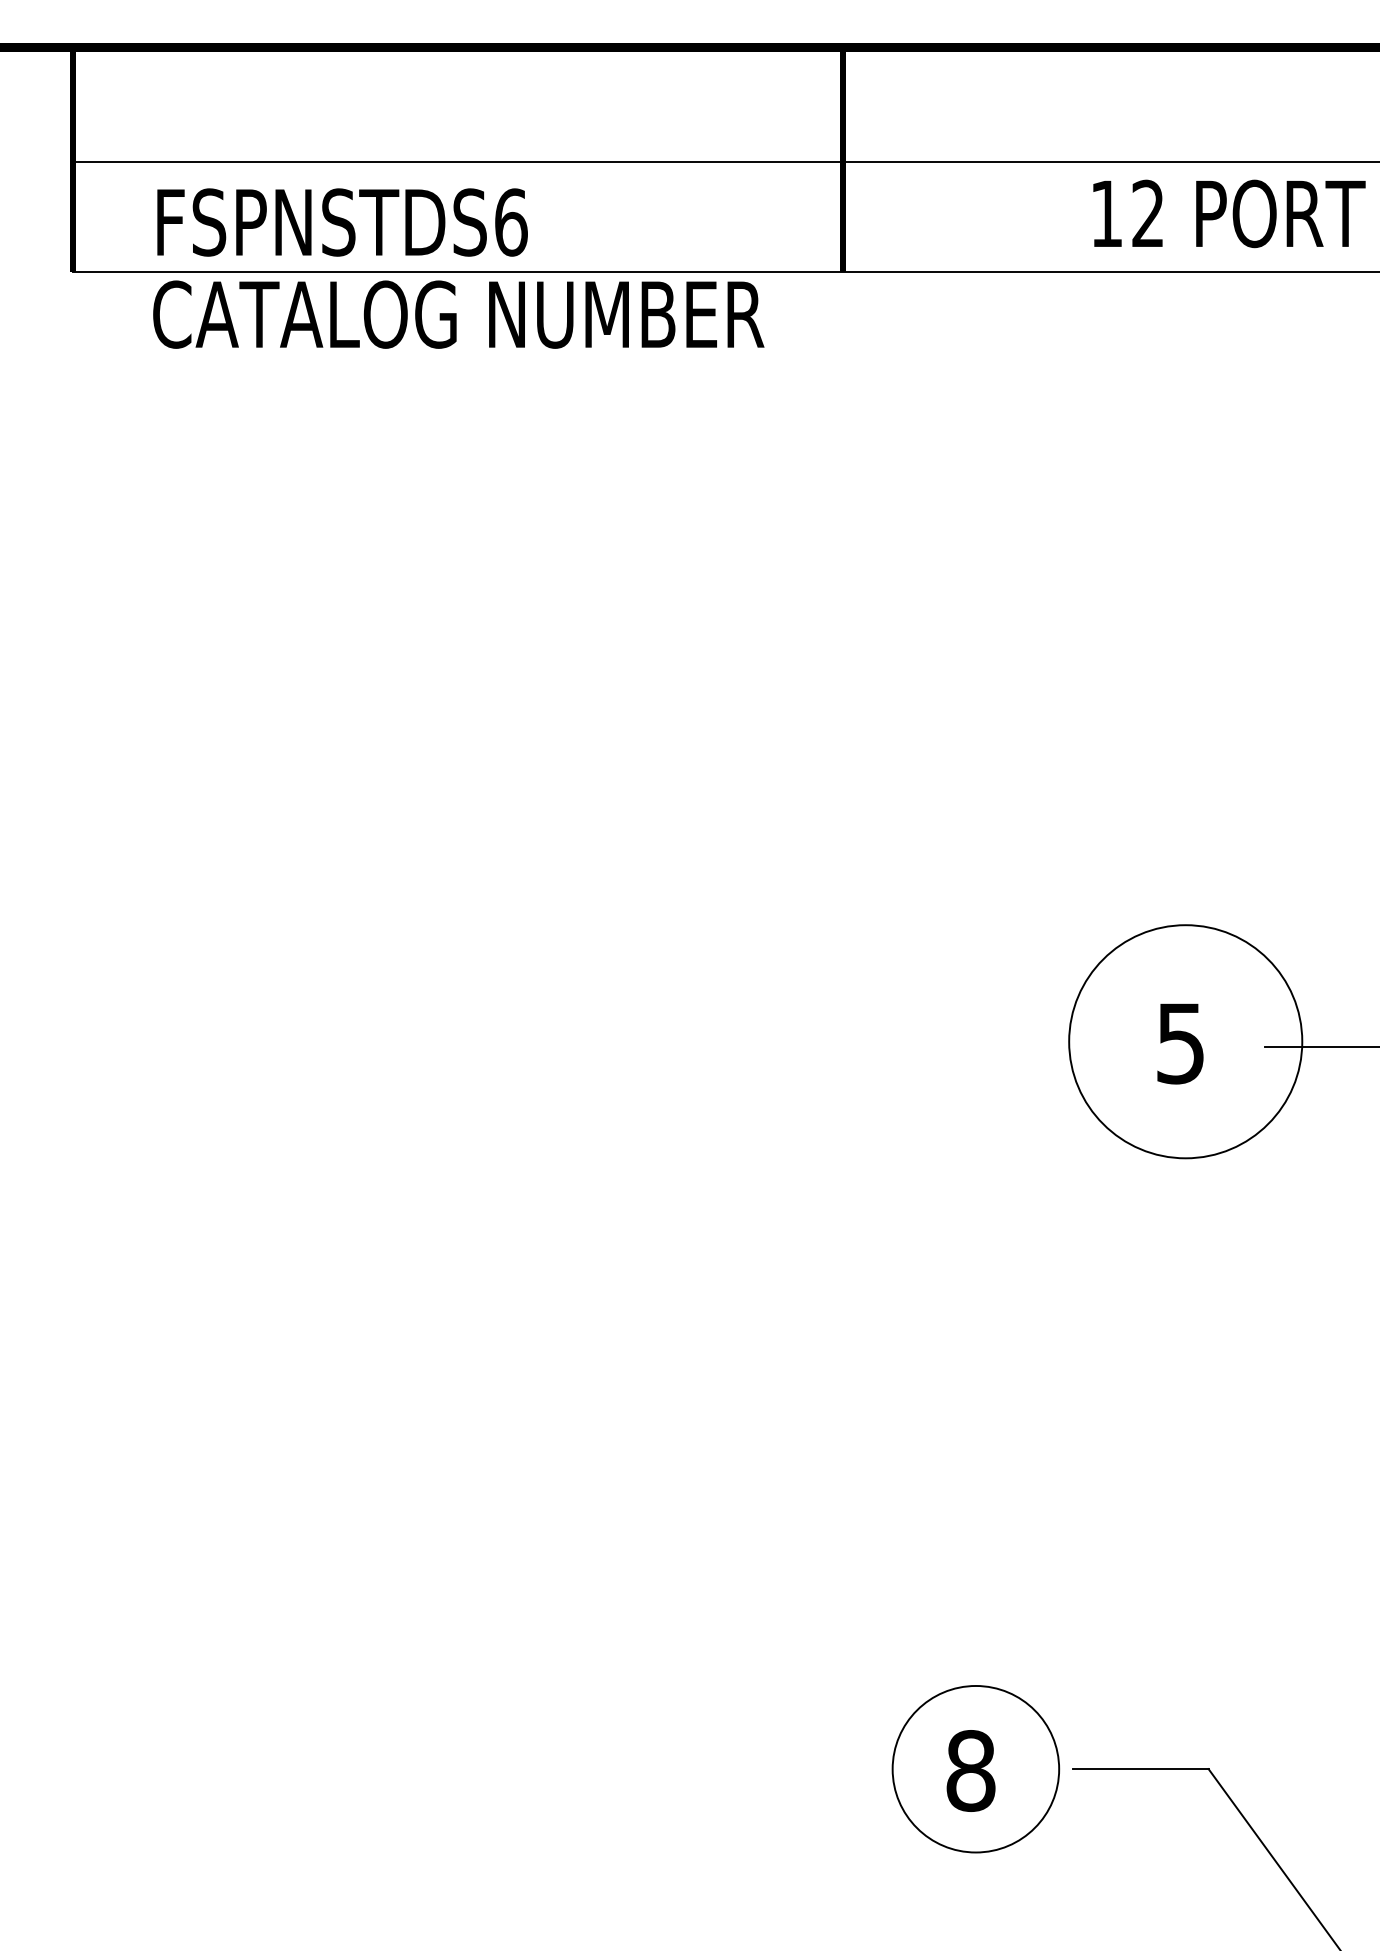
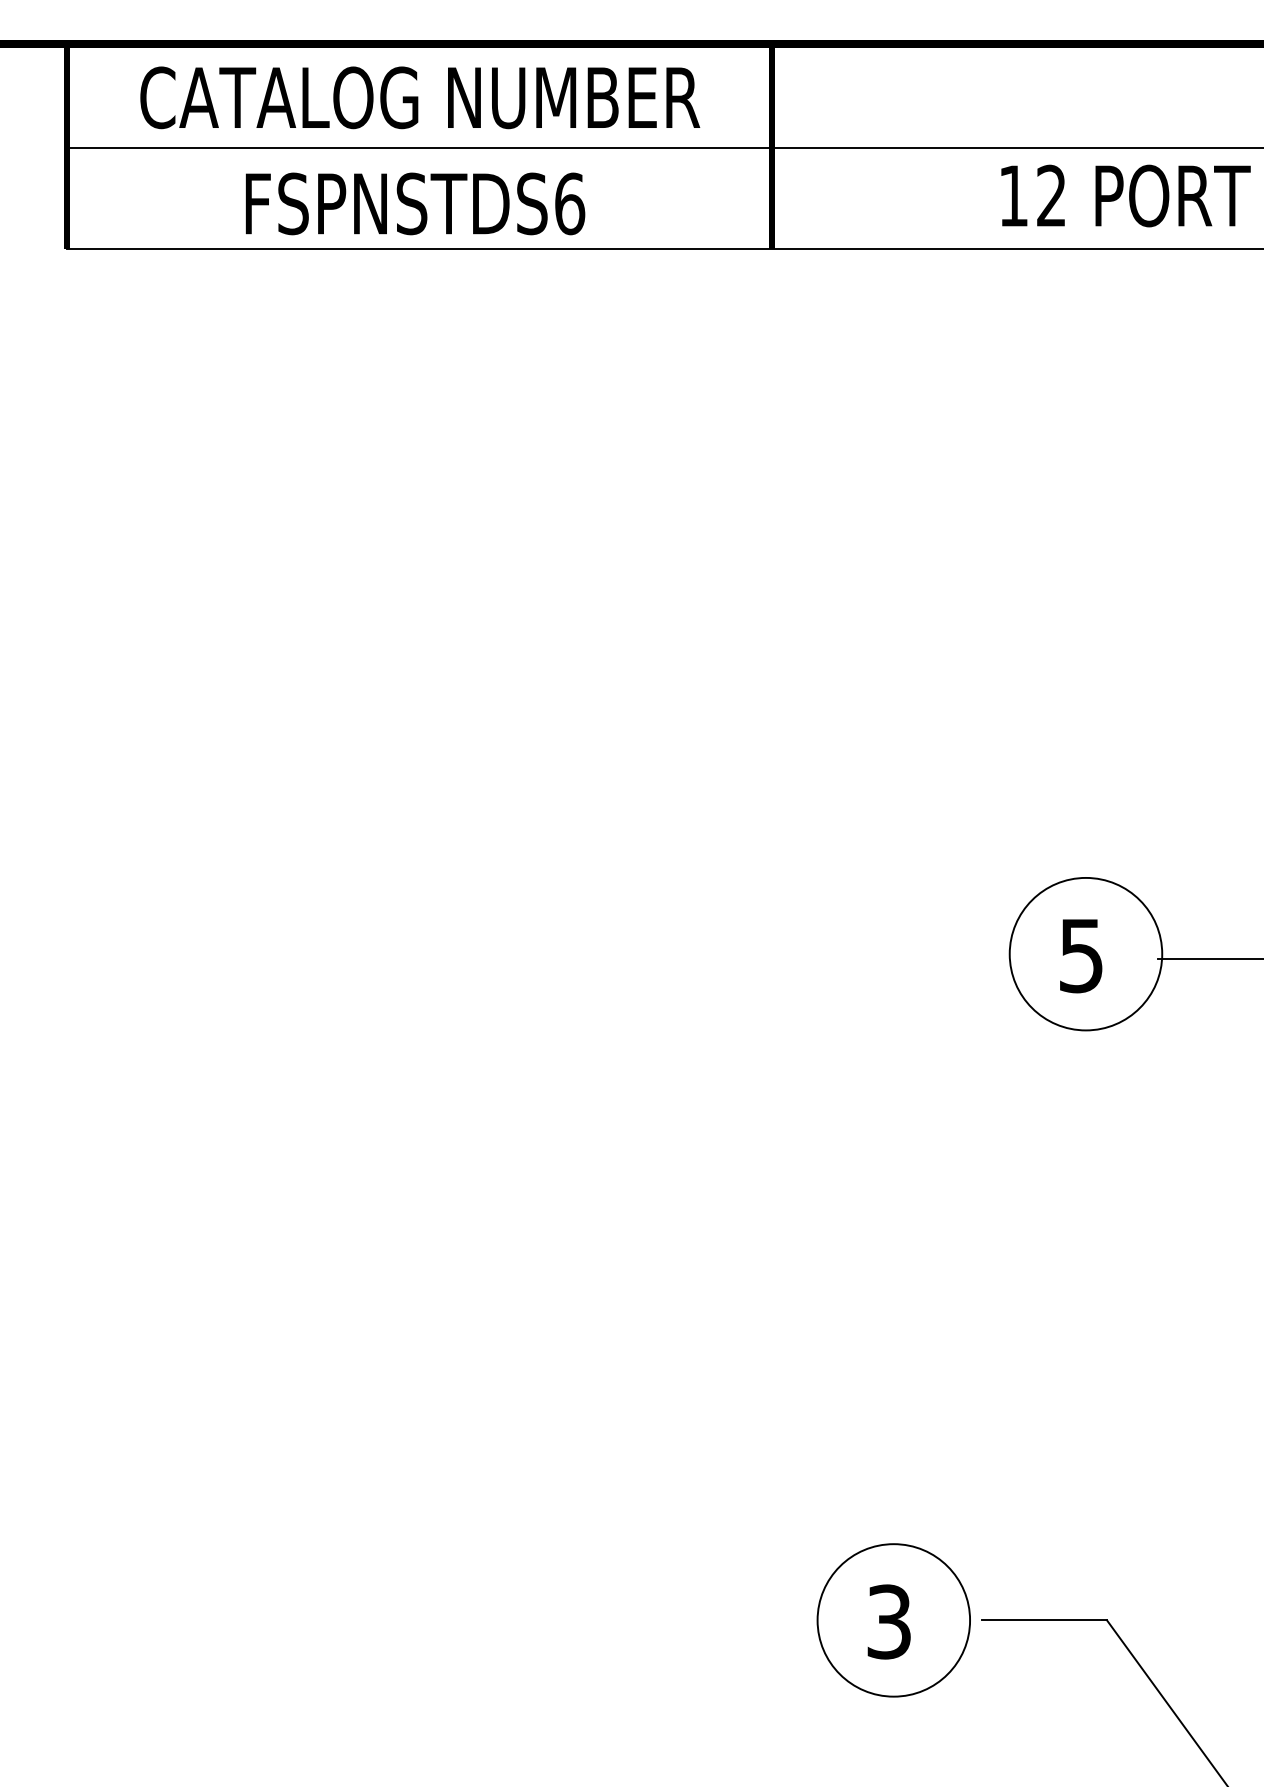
text: (342, 222) -> (415, 203), moved
text: (458, 314) -> (419, 97), moved
circle: (1185, 1041) -> (1085, 953), size x0.71
text: (970, 1770) -> (888, 1621), 8 -> 3

